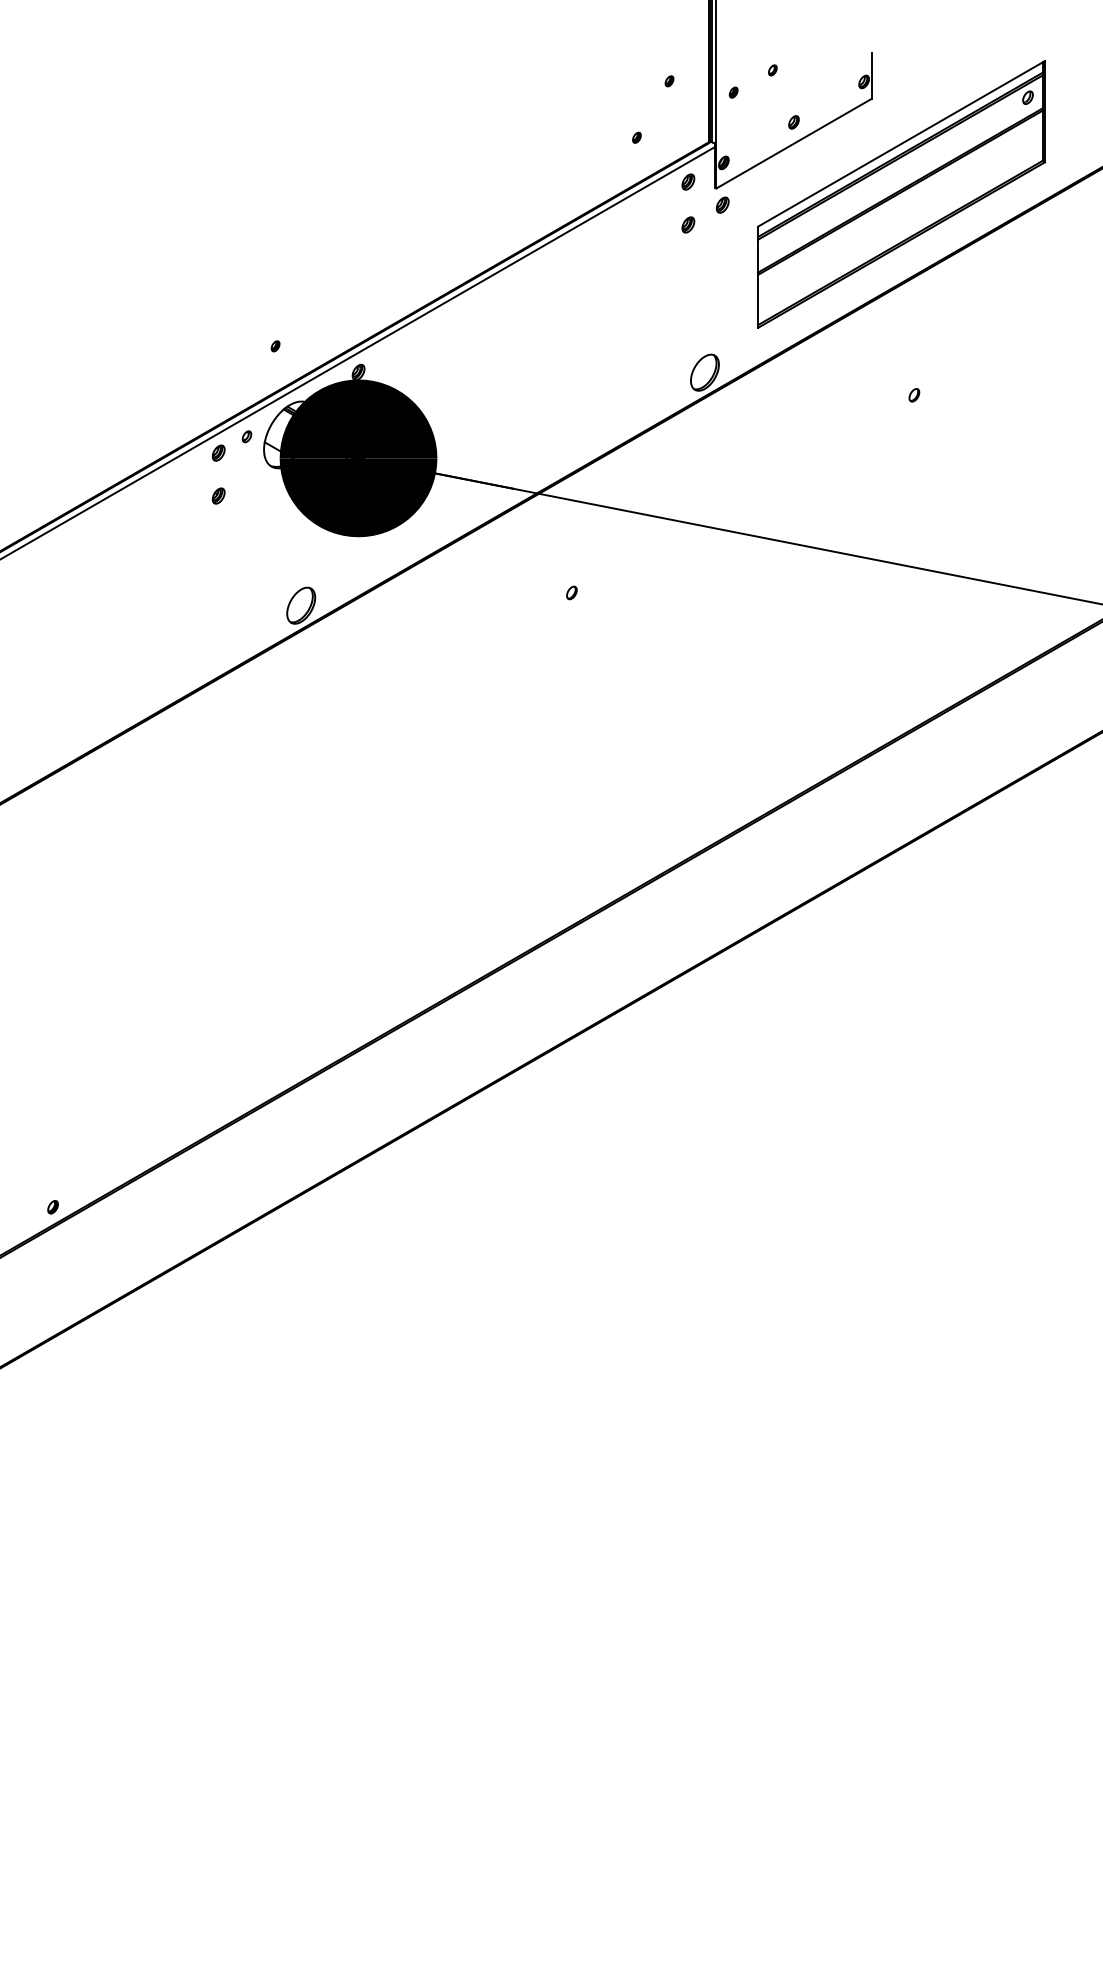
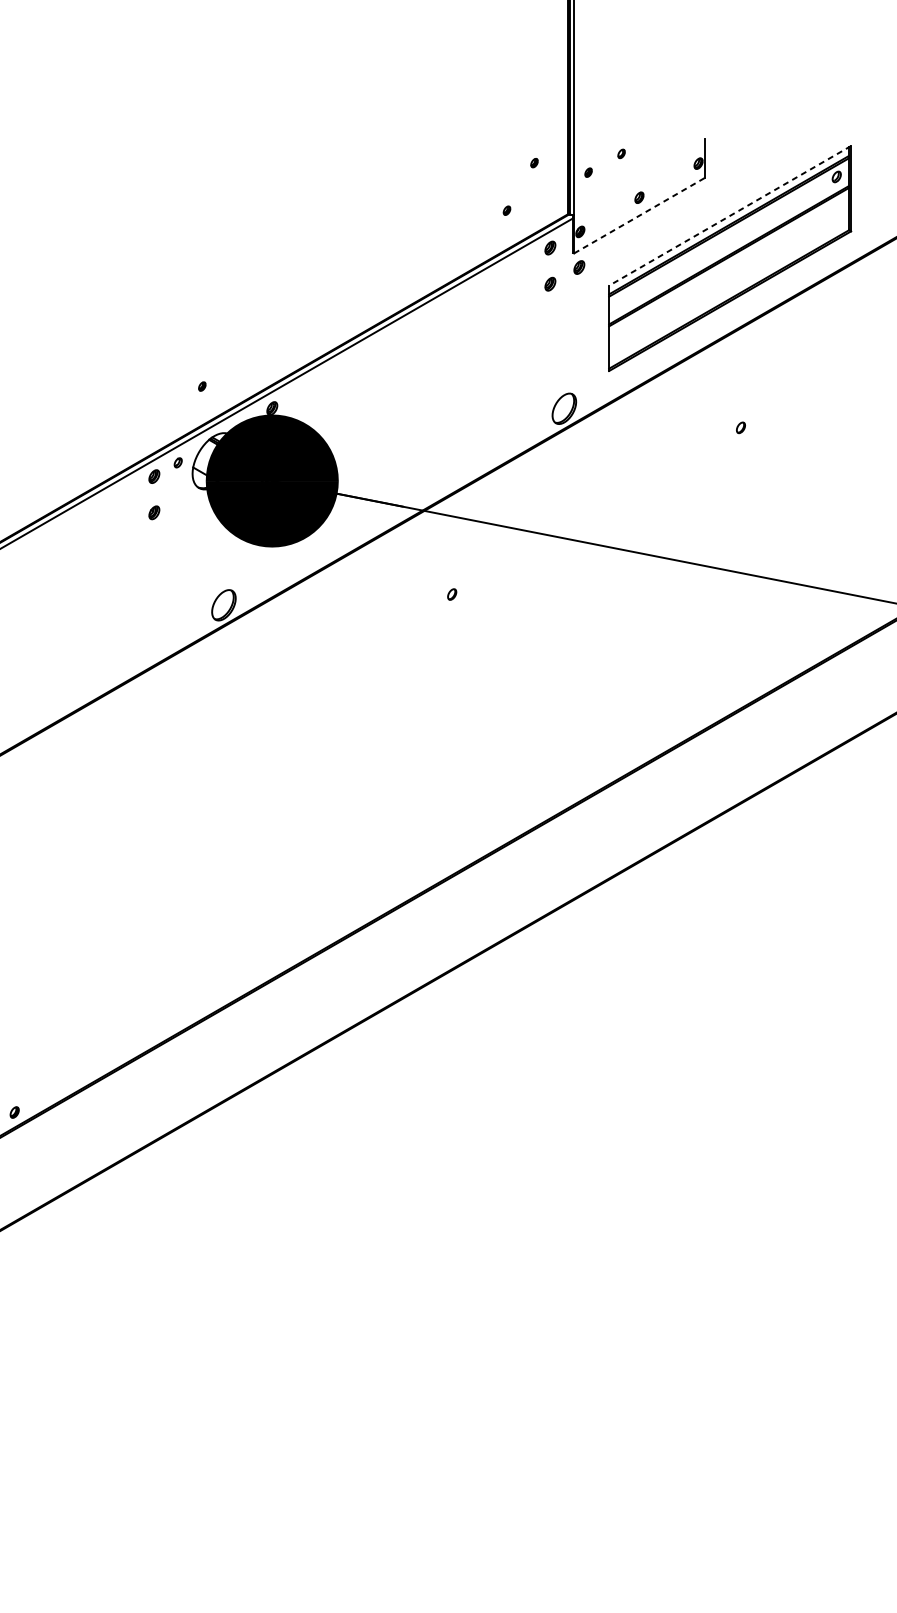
line: (794, 143) -> (639, 215), solid -> dashed
line: (901, 143) -> (730, 215), solid -> dashed

